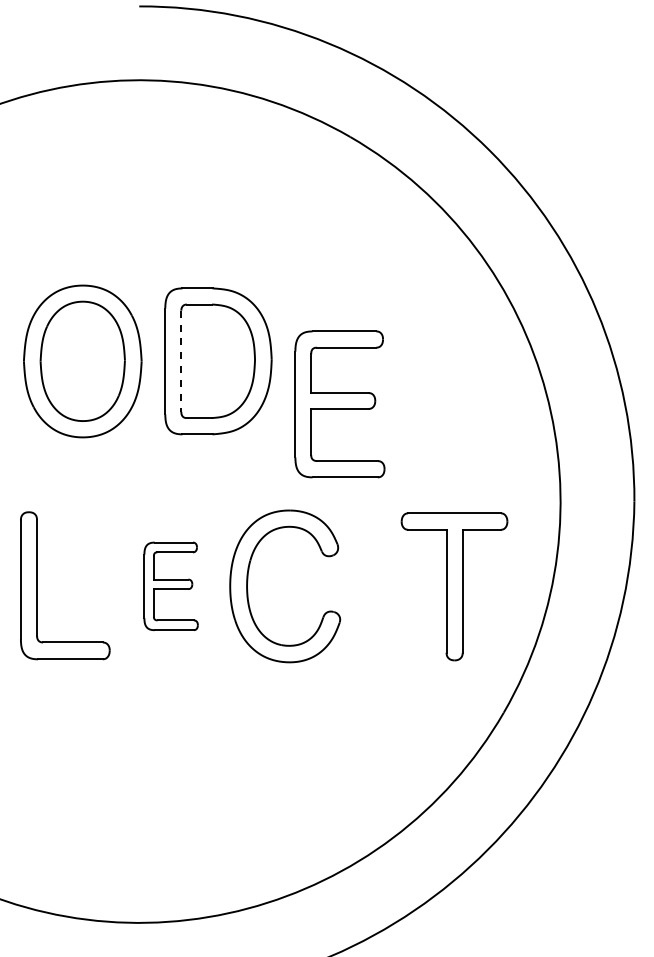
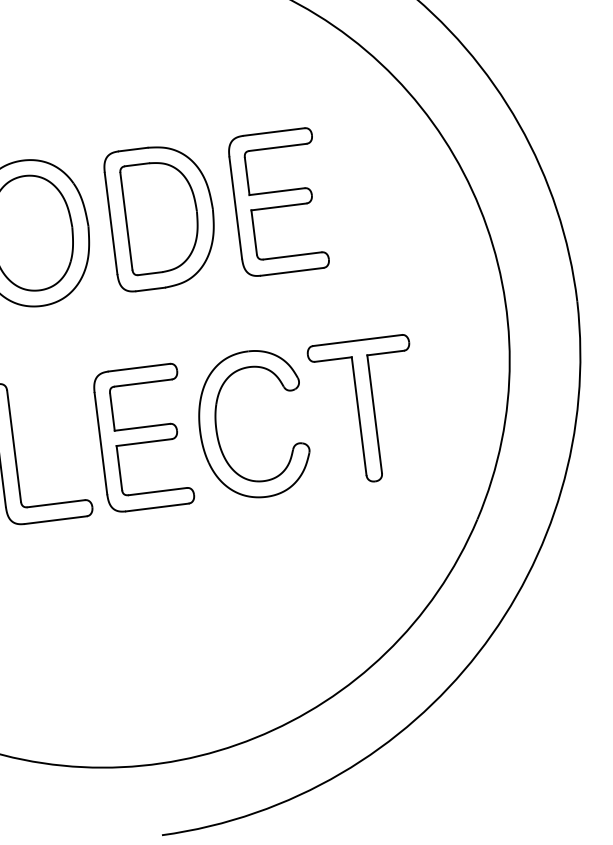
line: (181, 361) -> (126, 221), dashed -> solid
part: (339, 404) -> (278, 202), moved
part: (170, 586) -> (142, 438), size x1.67
part: (454, 586) -> (366, 410), moved

